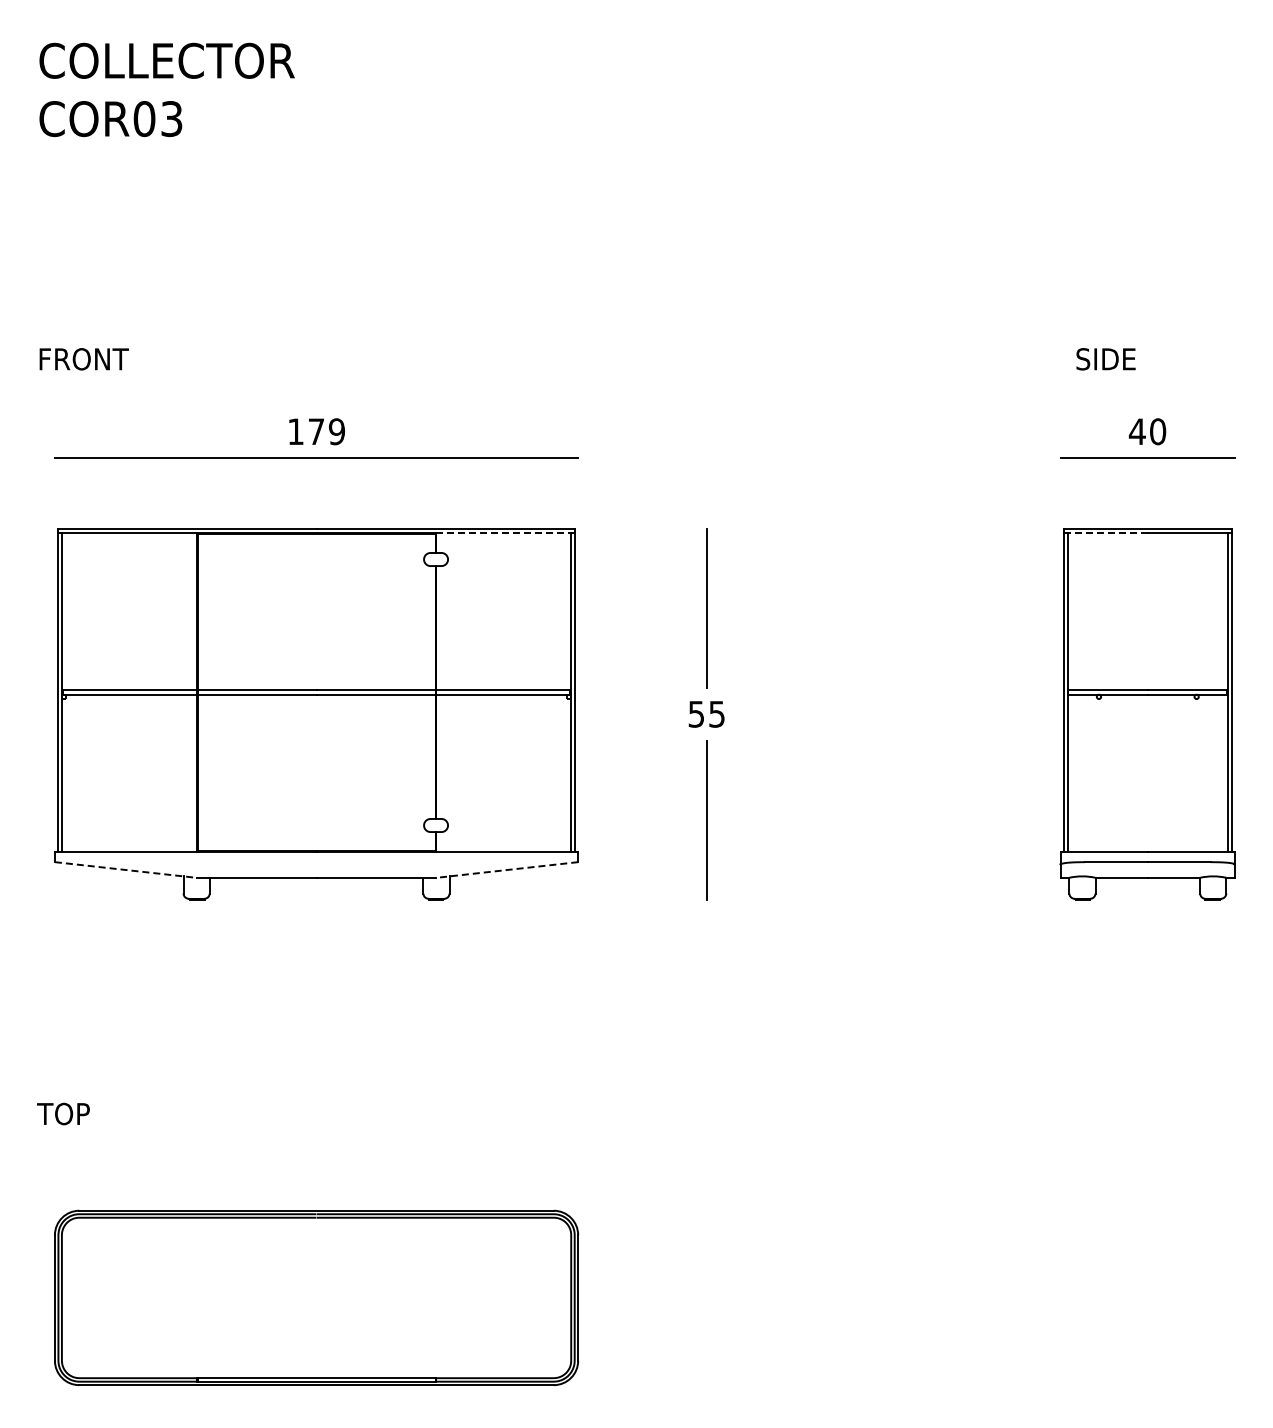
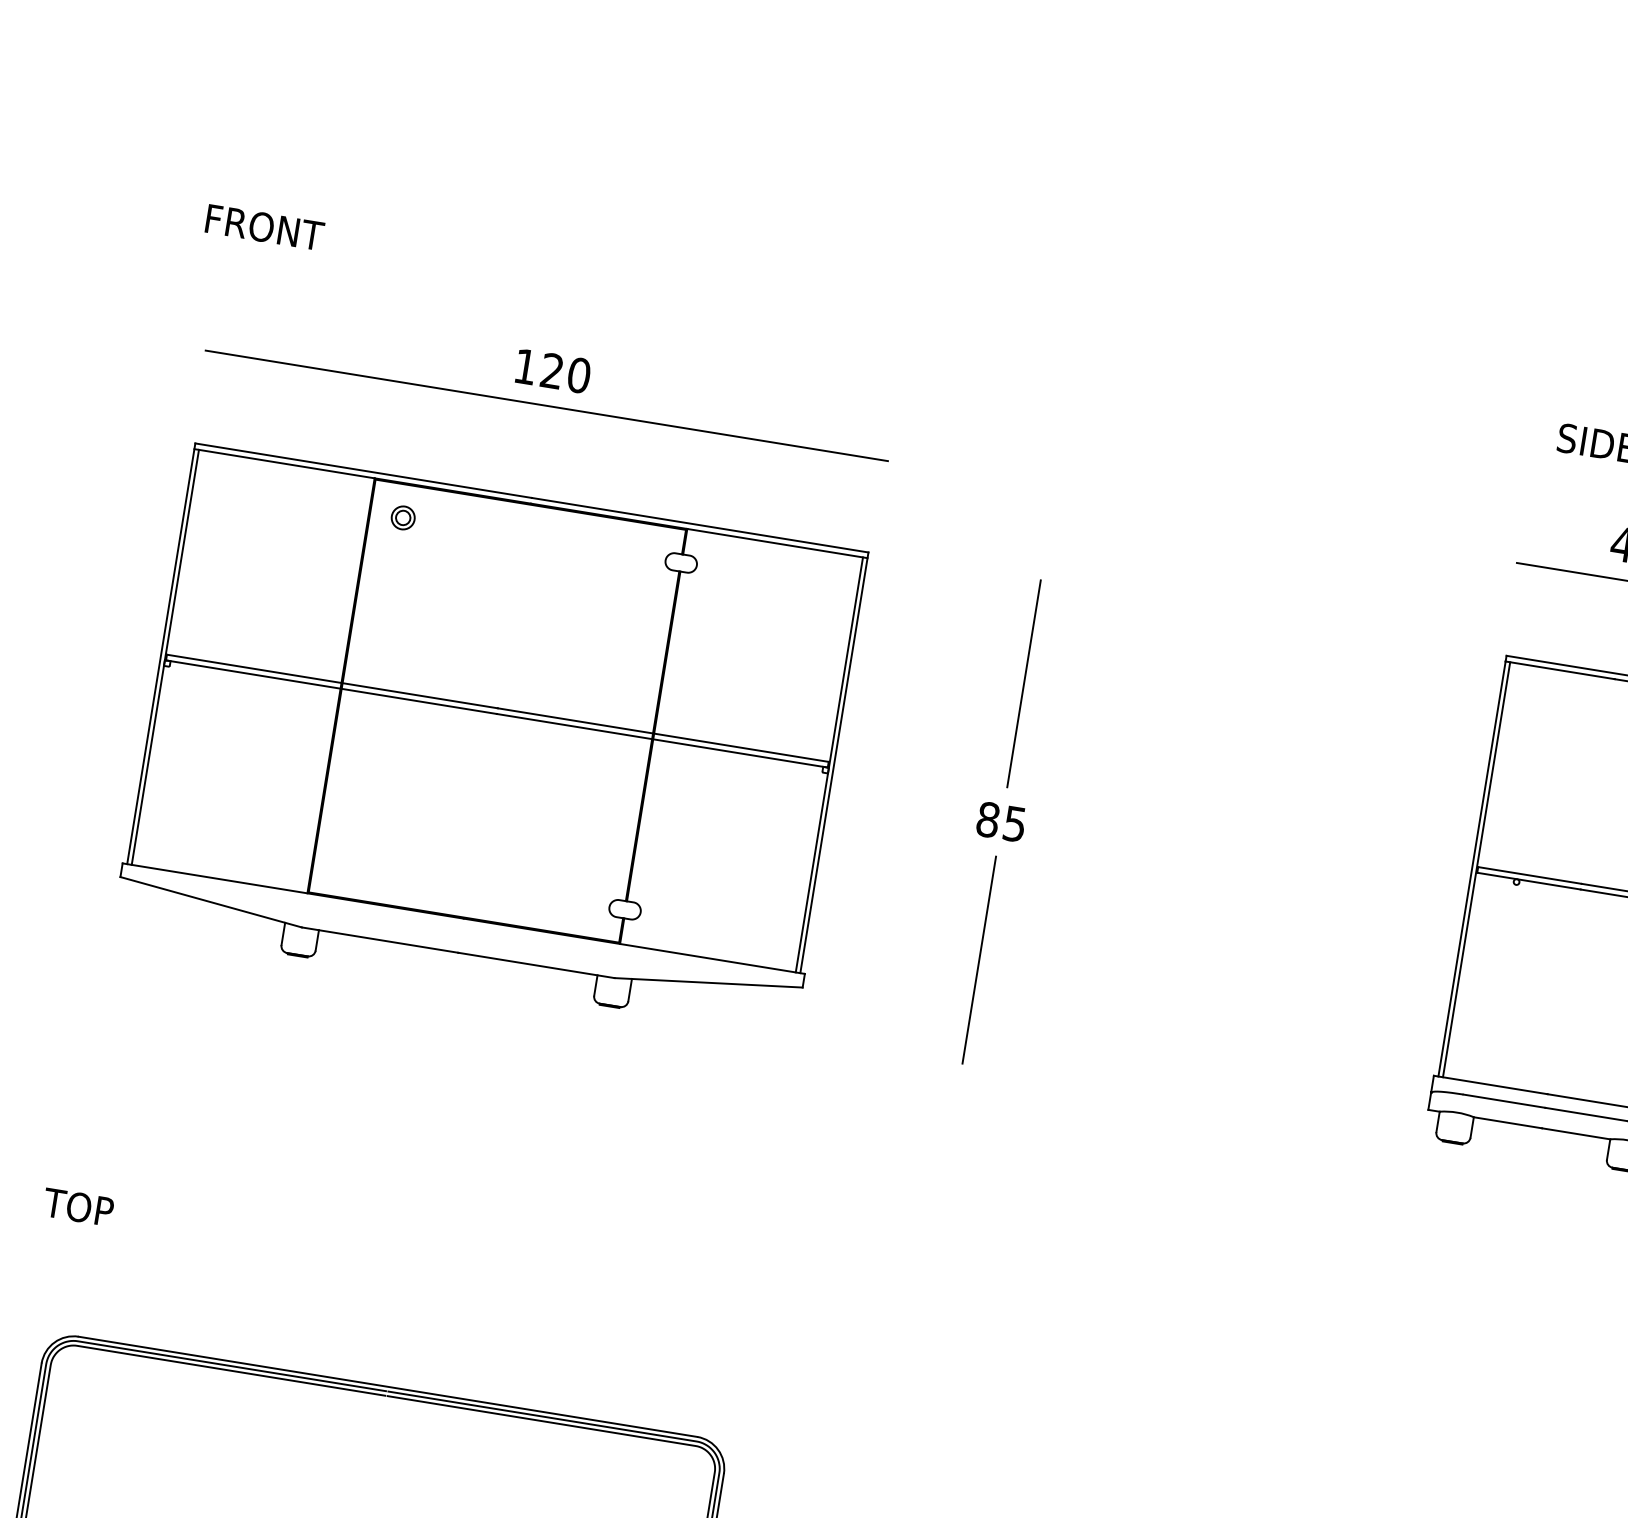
text: (326, 431) -> (565, 372), 179 -> 120
line: (506, 533) -> (778, 543), dashed -> solid
line: (1105, 533) -> (1559, 670), dashed -> solid
part: (222, 559) -> (402, 517), added
text: (696, 713) -> (988, 818), 55 -> 85
line: (126, 870) -> (211, 903), dashed -> solid
line: (506, 870) -> (707, 983), dashed -> solid

